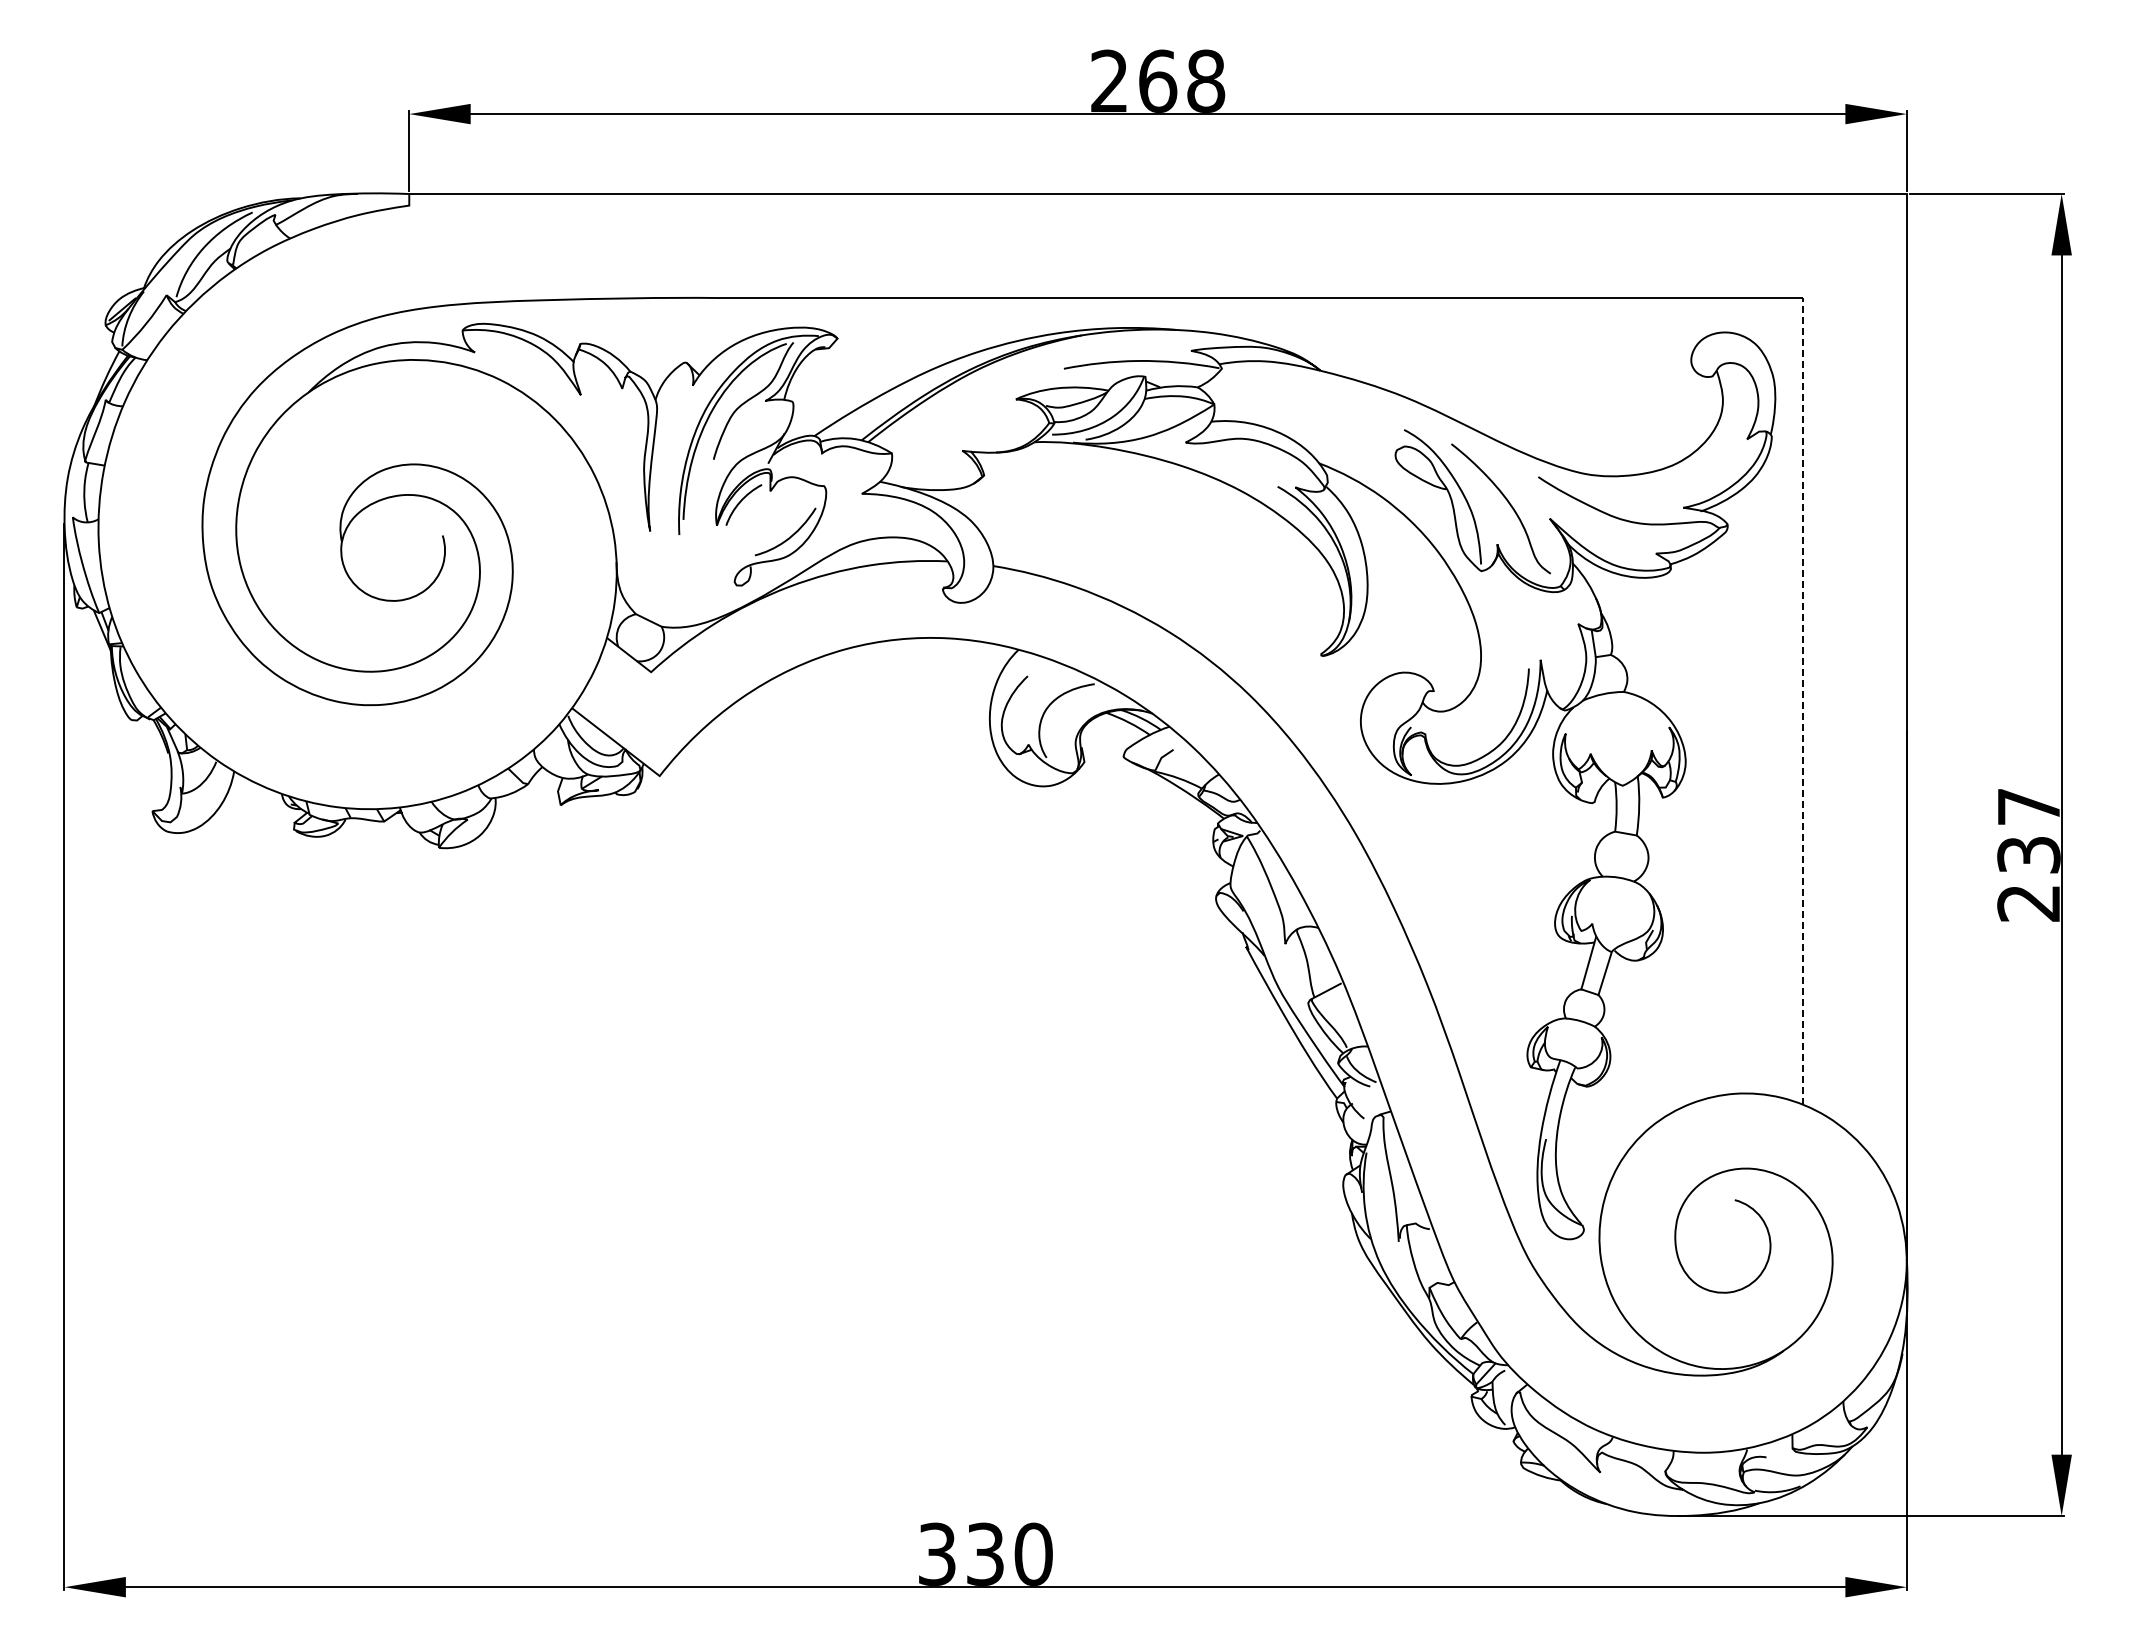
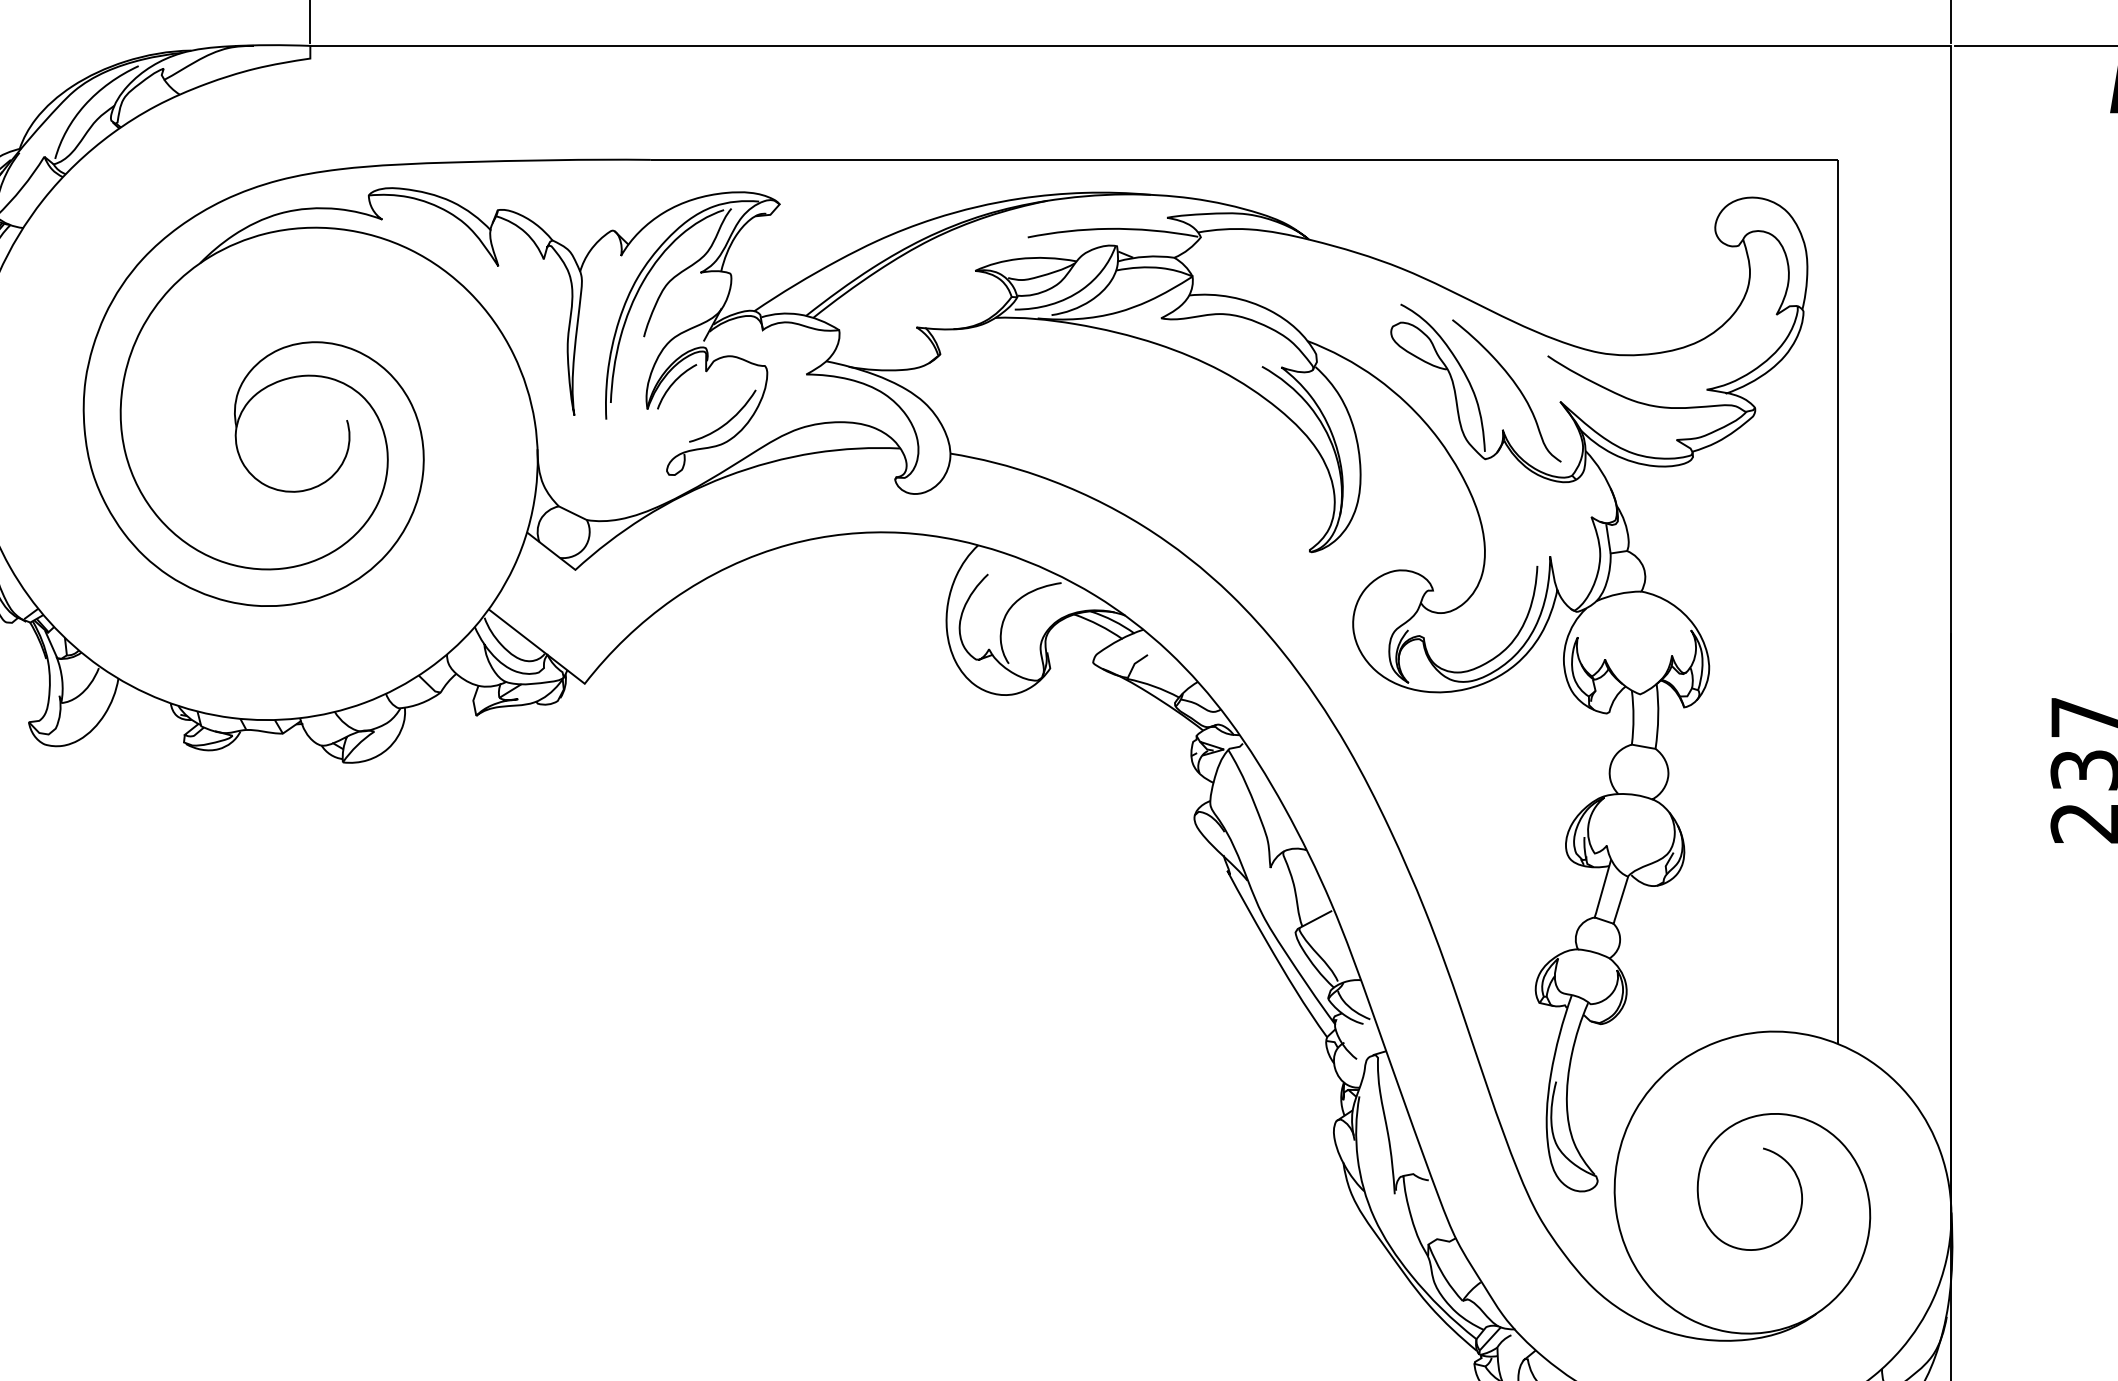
line: (1802, 700) -> (1837, 600), dashed -> solid

